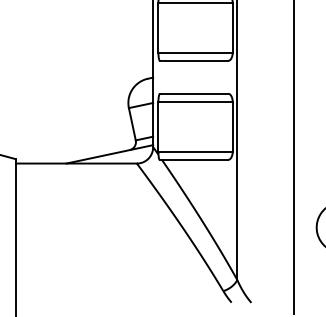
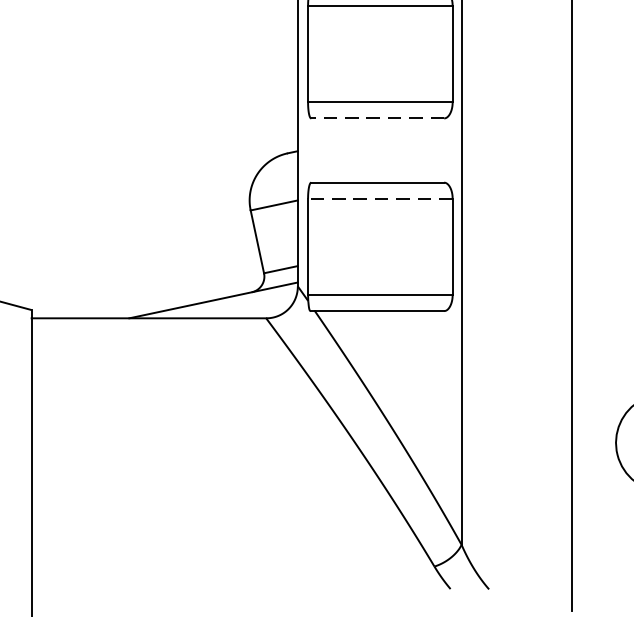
line: (193, 60) -> (376, 117), solid -> dashed
line: (195, 102) -> (380, 199), solid -> dashed

